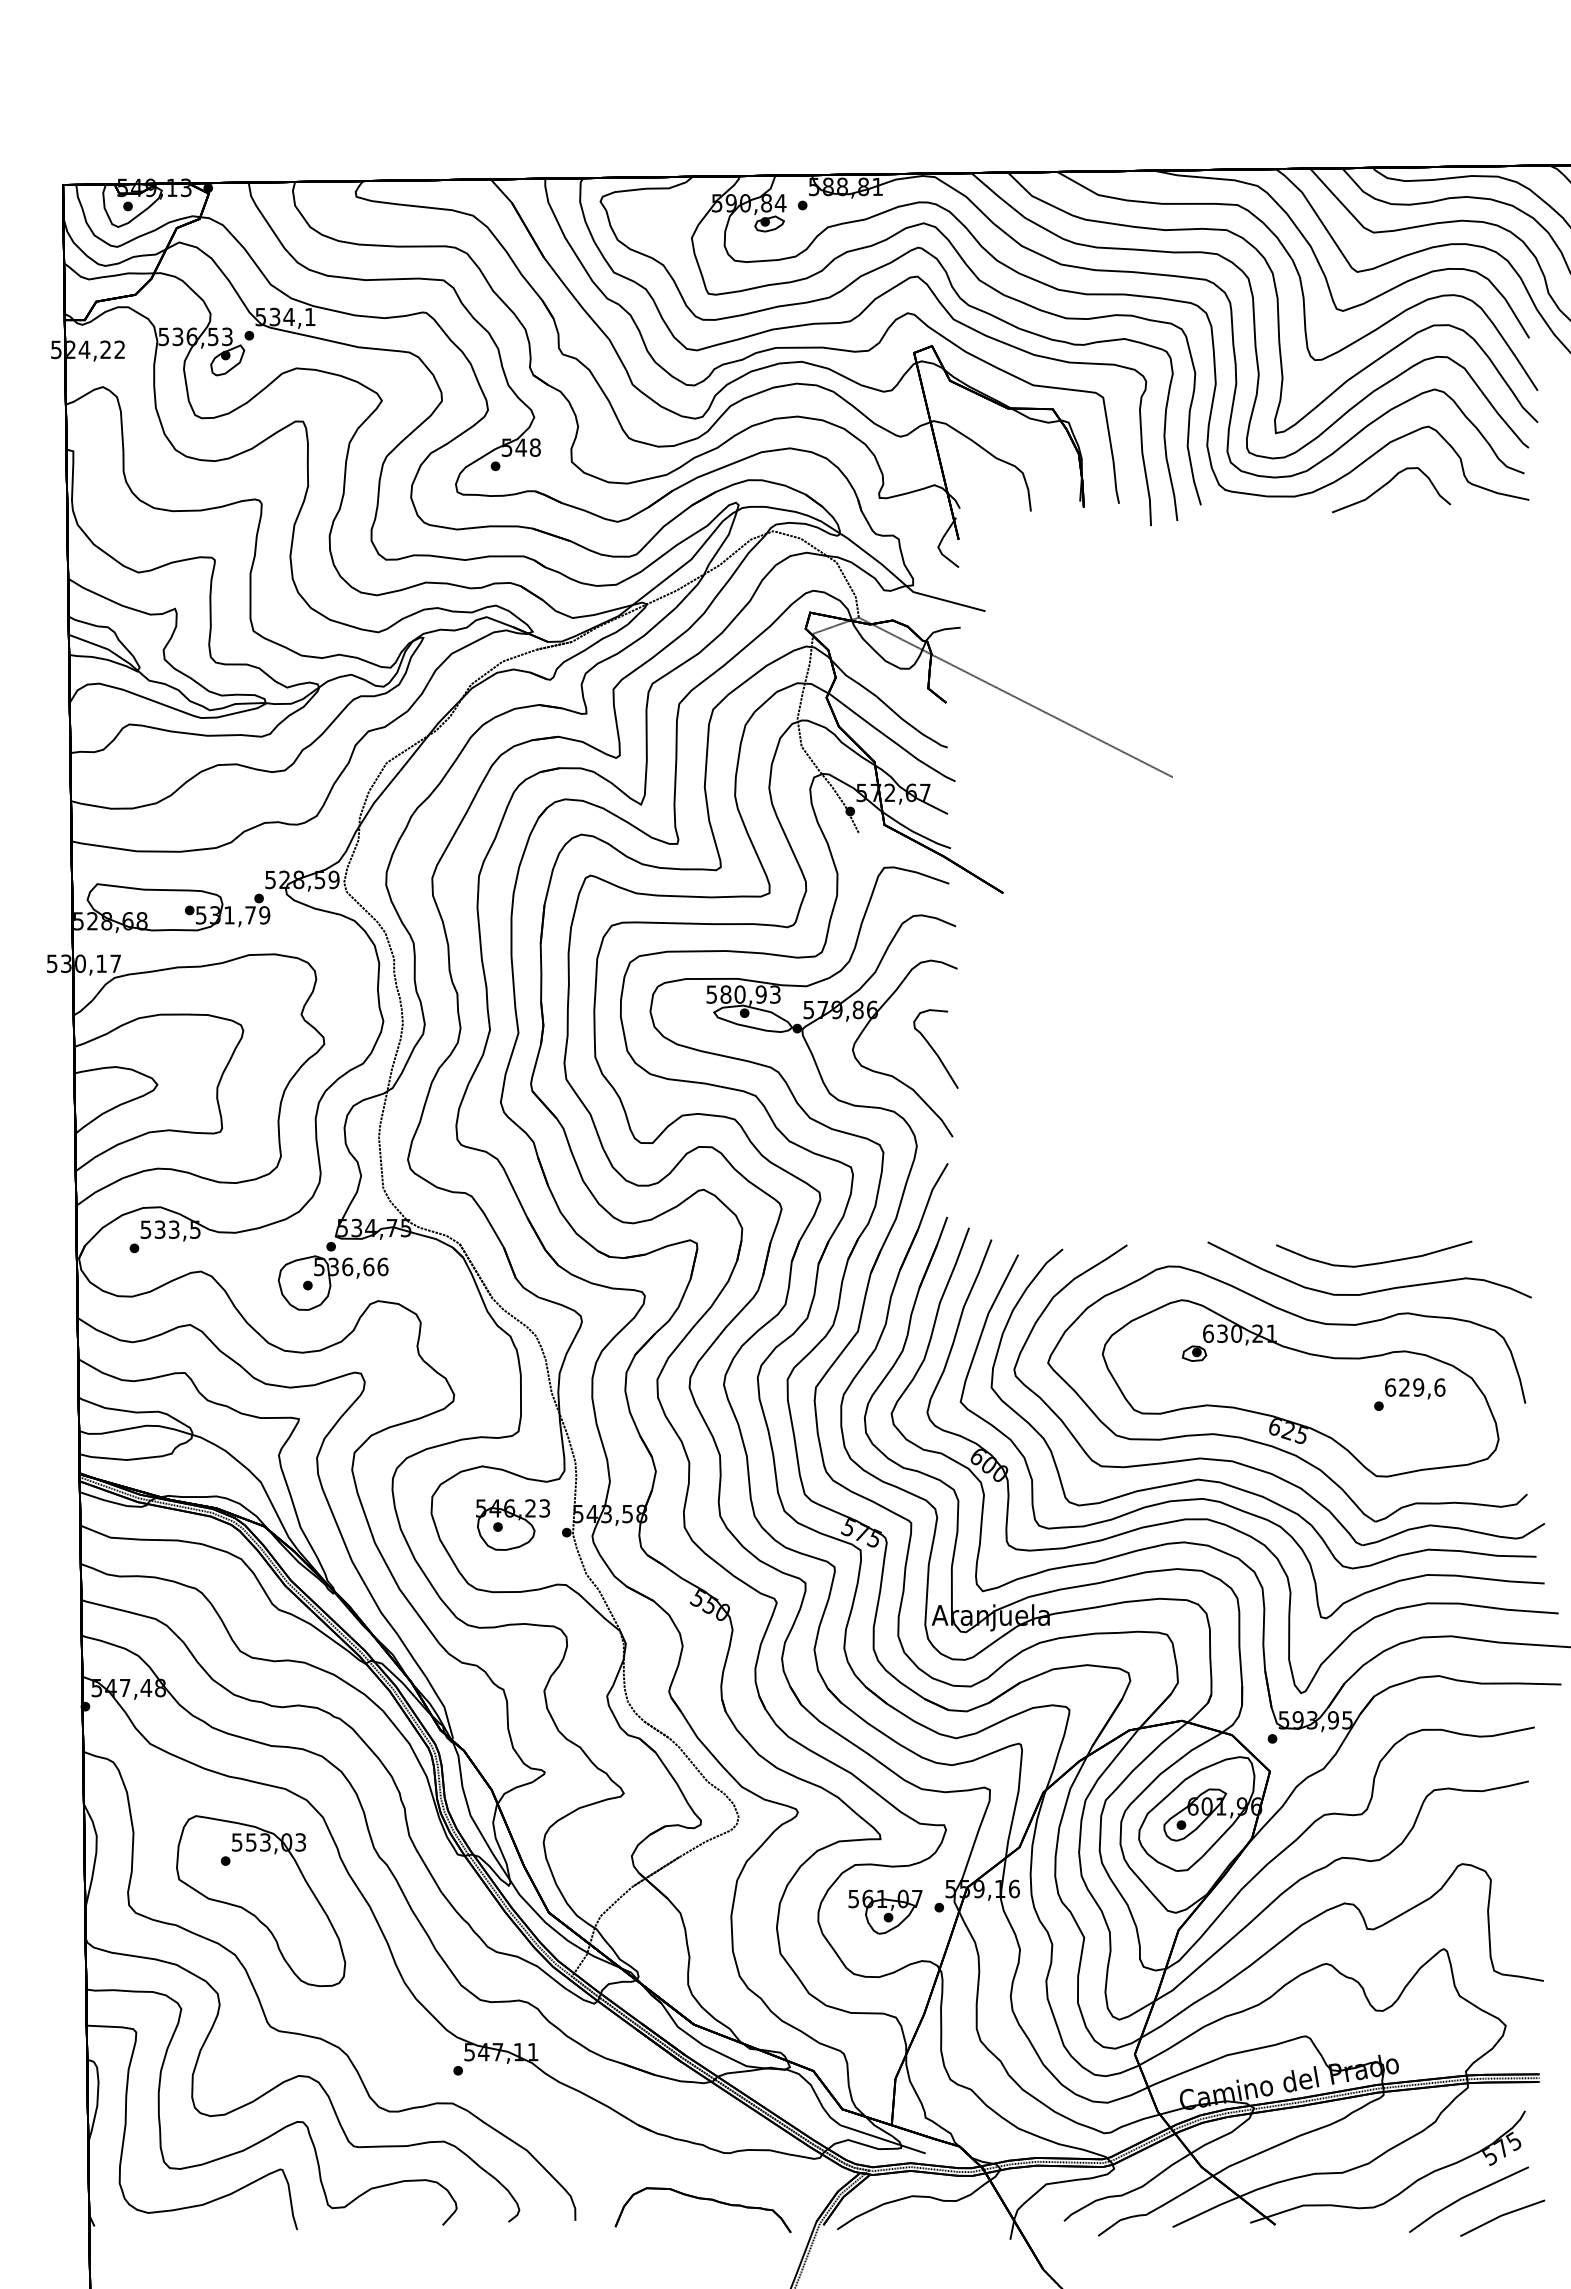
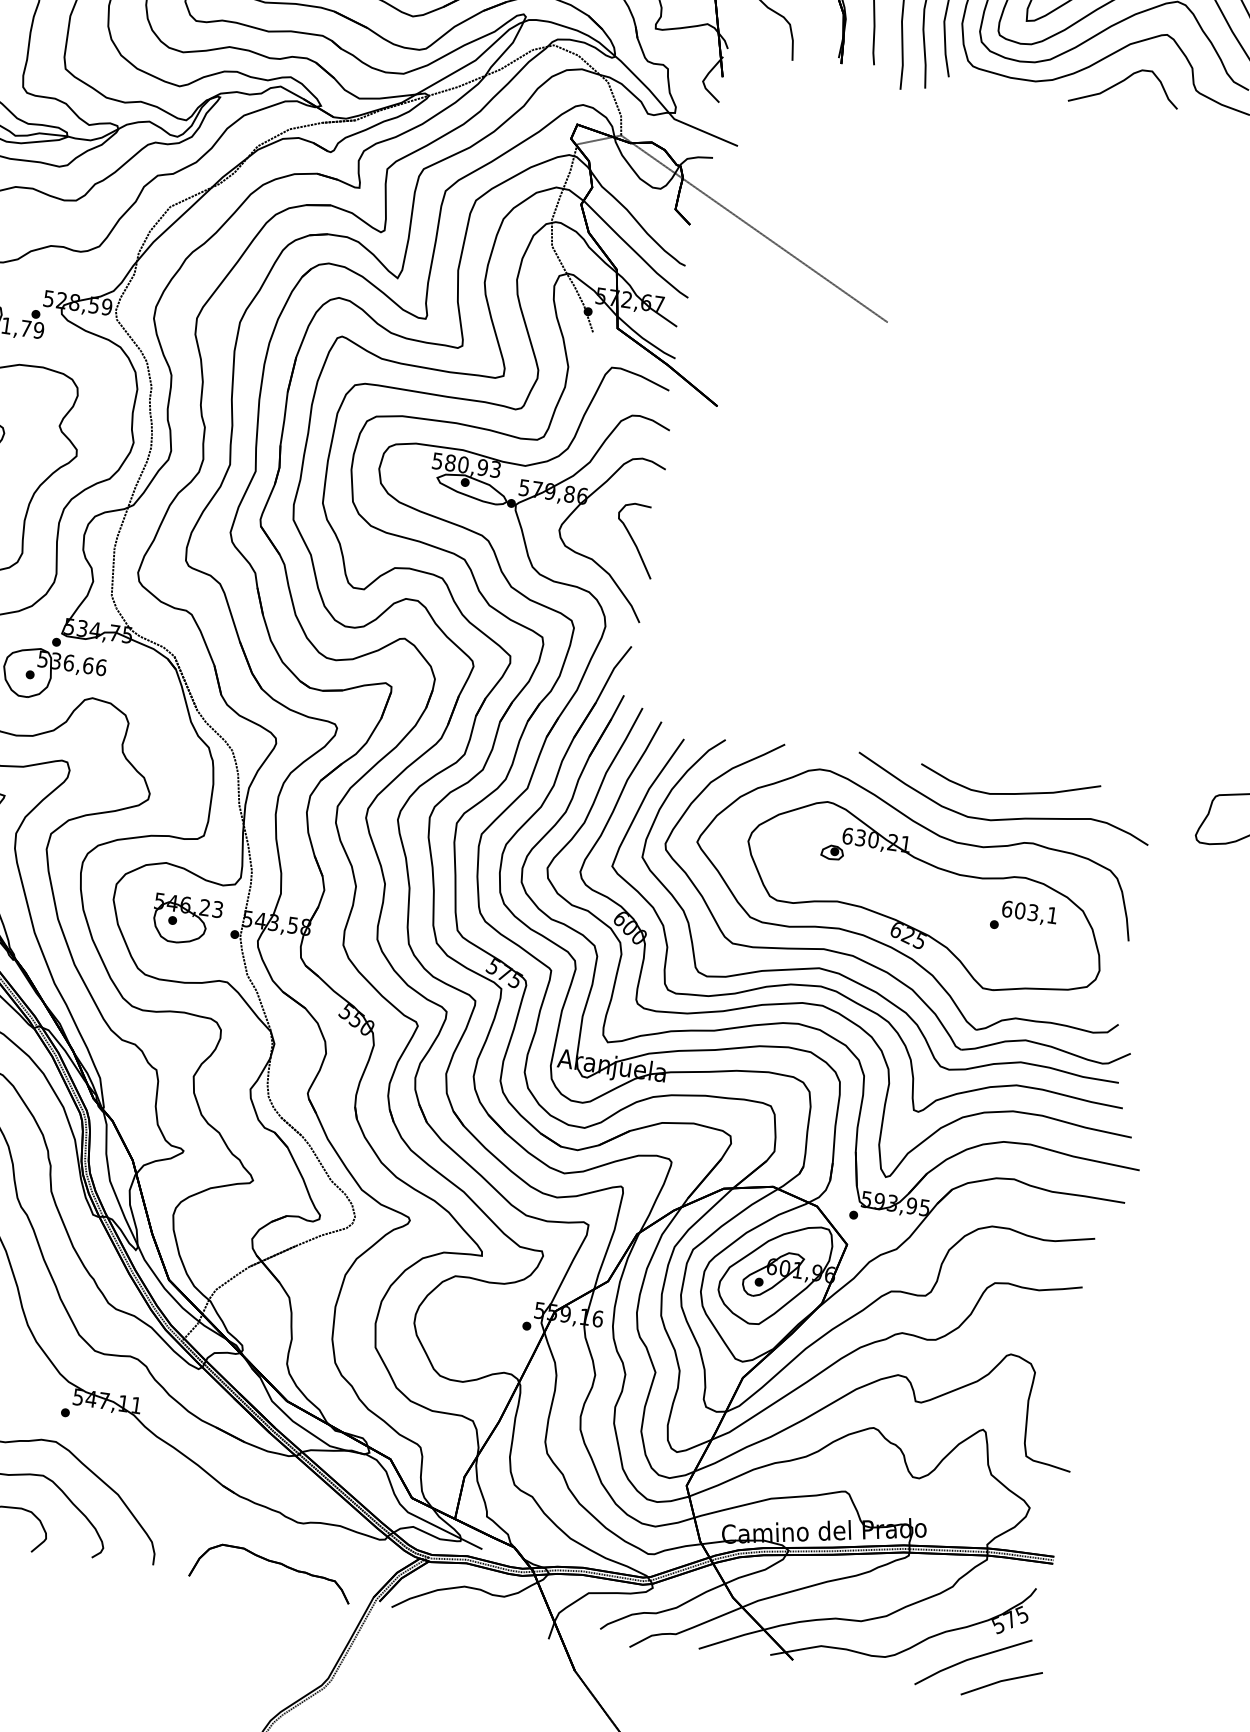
text: (1422, 1387) -> (1036, 913), 629,6 -> 603,1
part: (885, 1911) -> (477, 1322), removed

